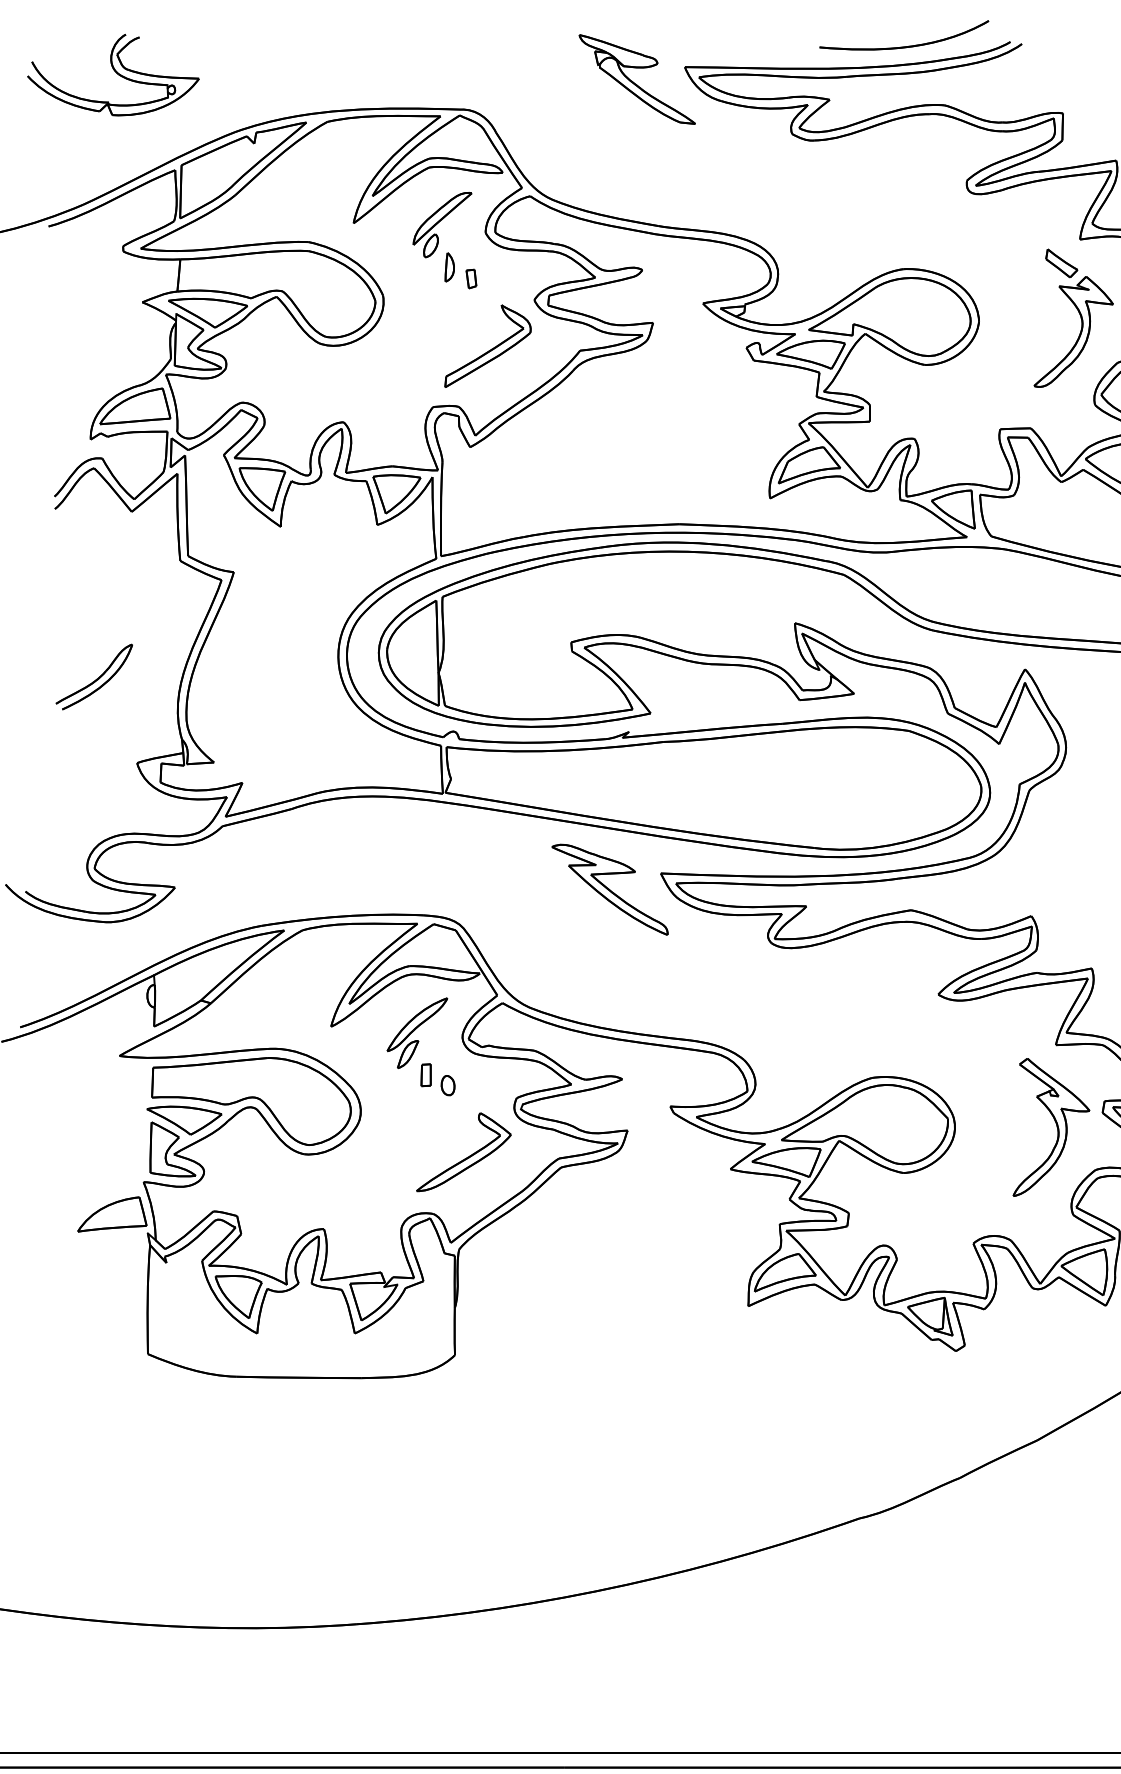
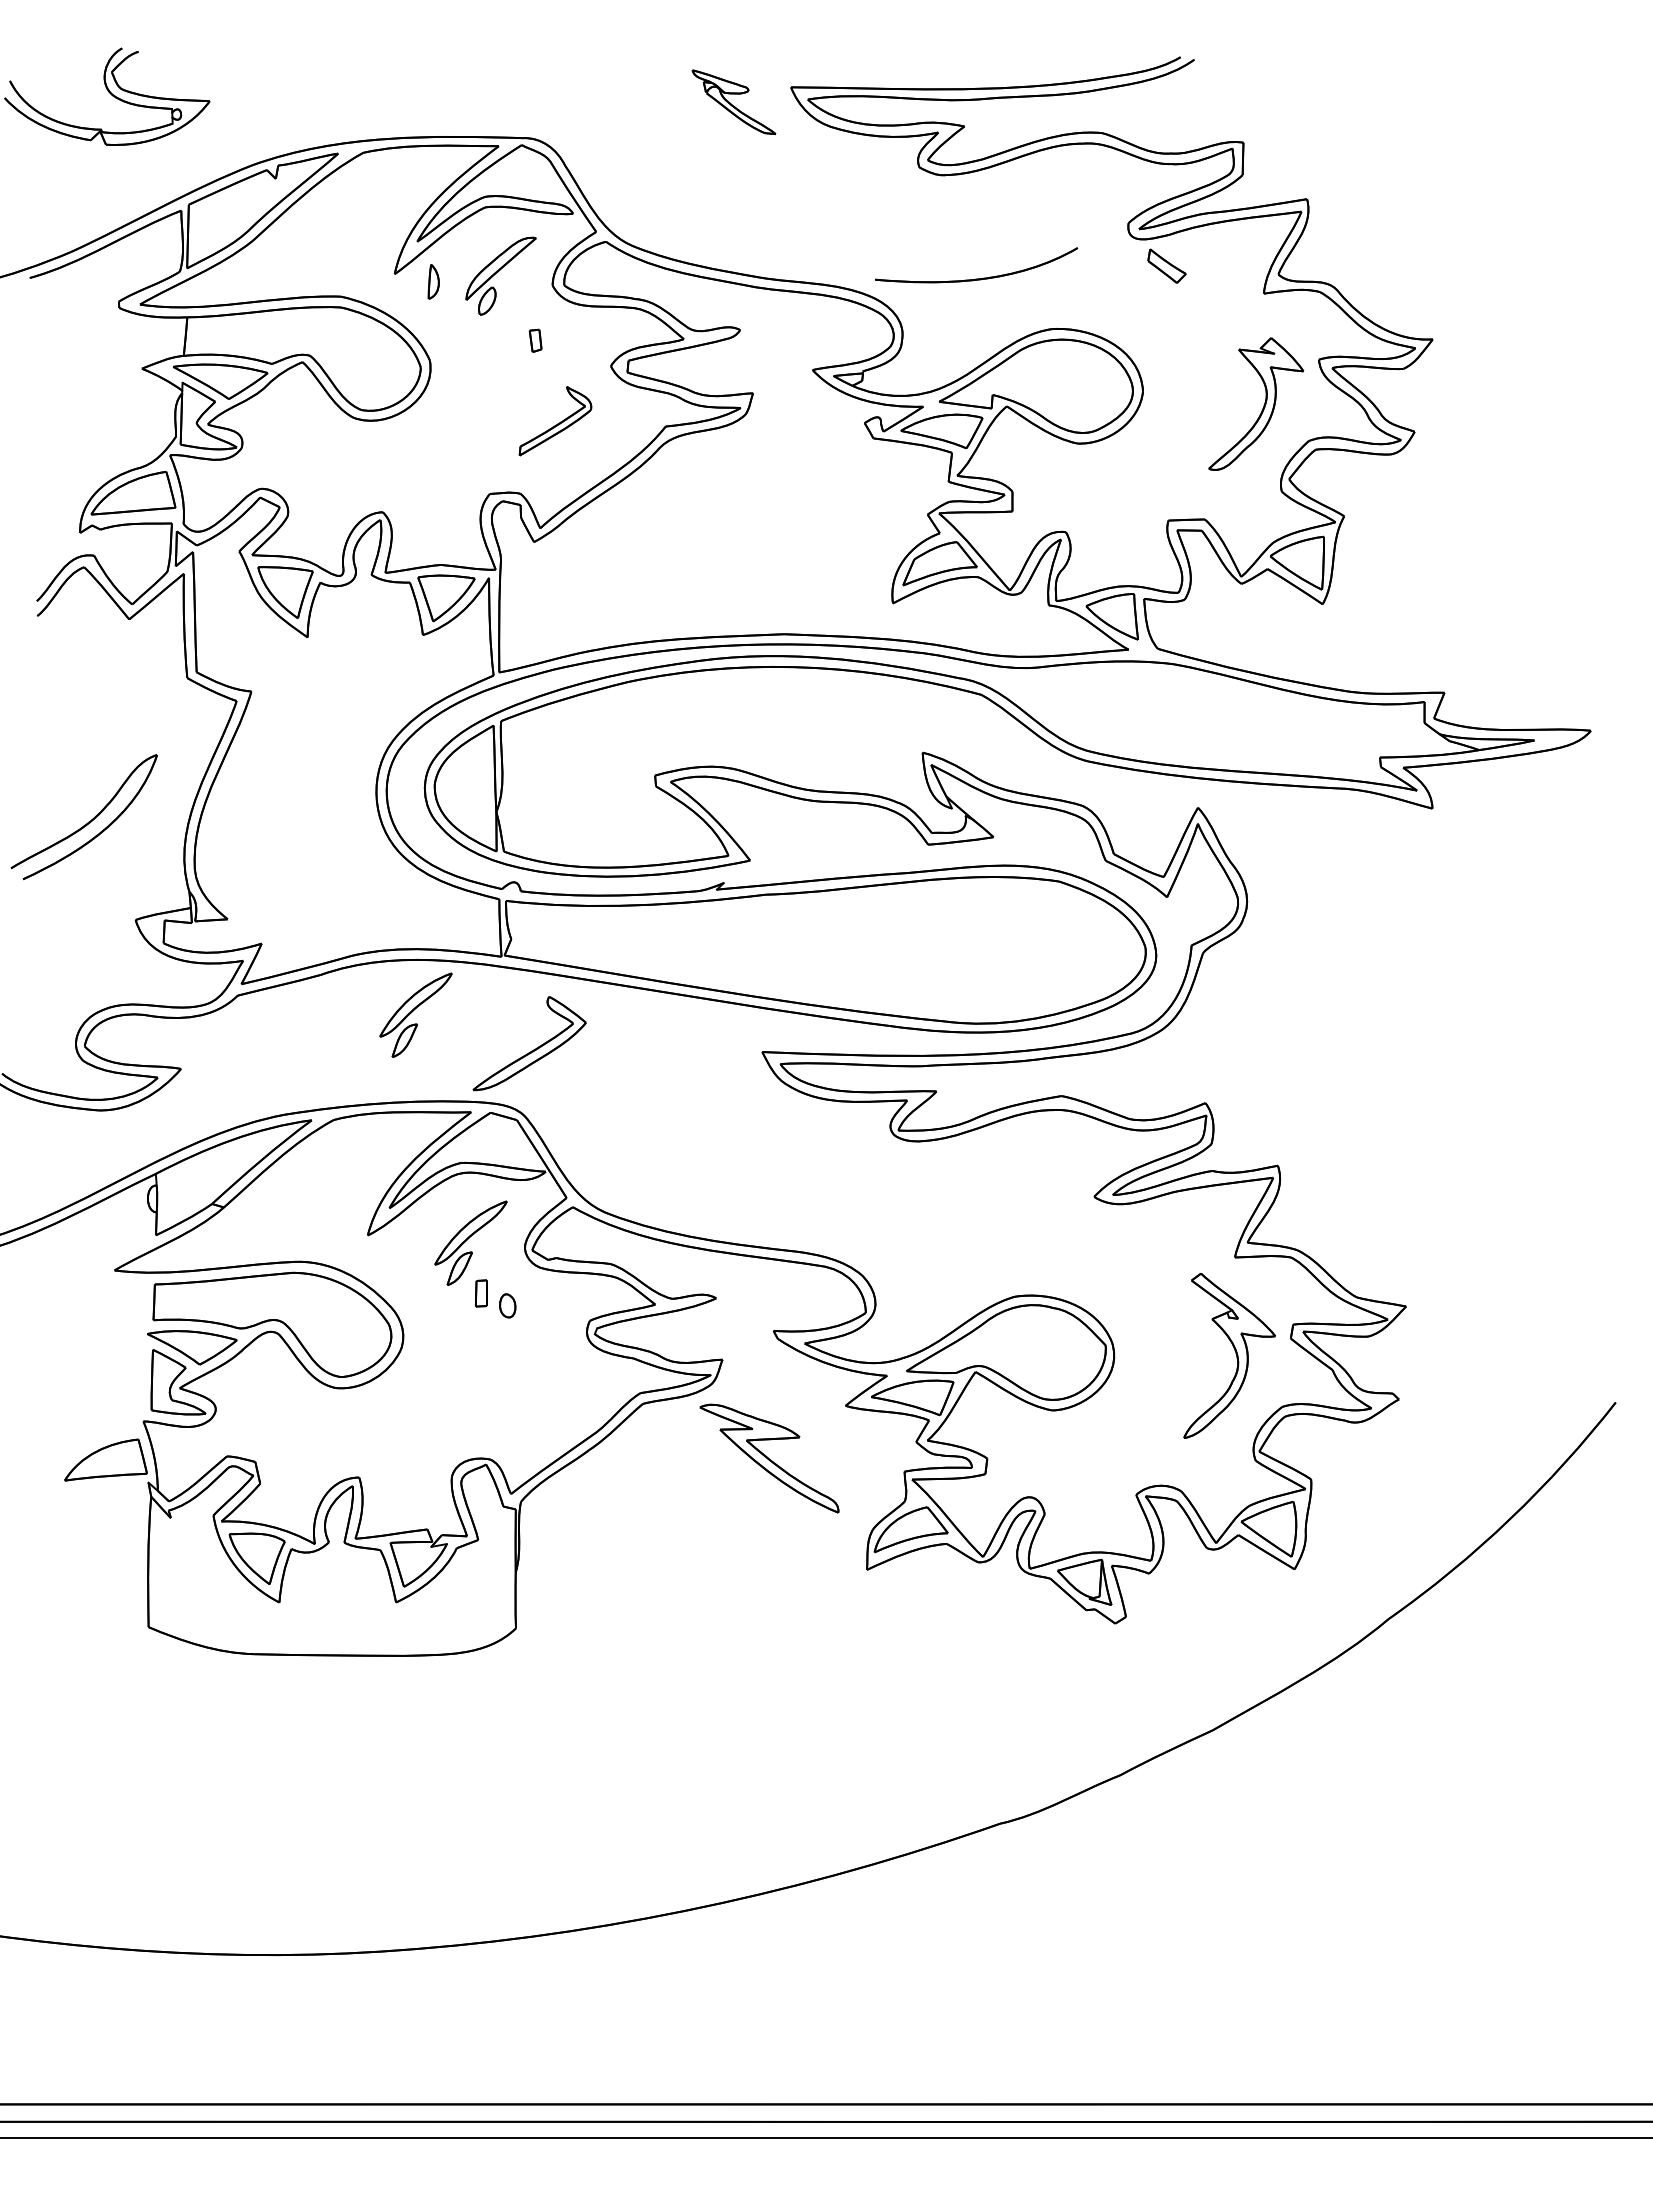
part: (904, 46) -> (976, 278), moved
part: (636, 79) -> (733, 102), size x0.6
part: (1061, 262) -> (1166, 265), moved
part: (449, 267) -> (433, 281), moved
part: (488, 345) -> (555, 420), size x0.7
part: (94, 676) -> (84, 816), size x1.6
part: (371, 842) -> (415, 1014), added
part: (610, 889) -> (769, 1458), moved
part: (467, 1157) -> (533, 1049), moved

